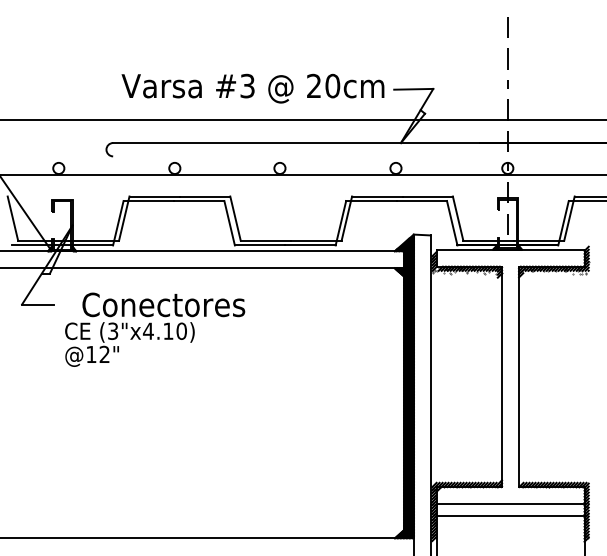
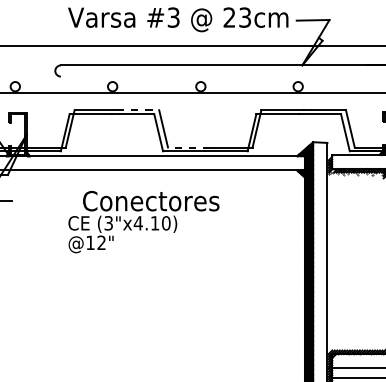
text: (332, 85) -> (244, 17), 20cm -> 23cm
line: (205, 196) -> (138, 110), solid -> dashed
line: (265, 240) -> (188, 147), solid -> dashed
text: (155, 329) -> (144, 221), moved

